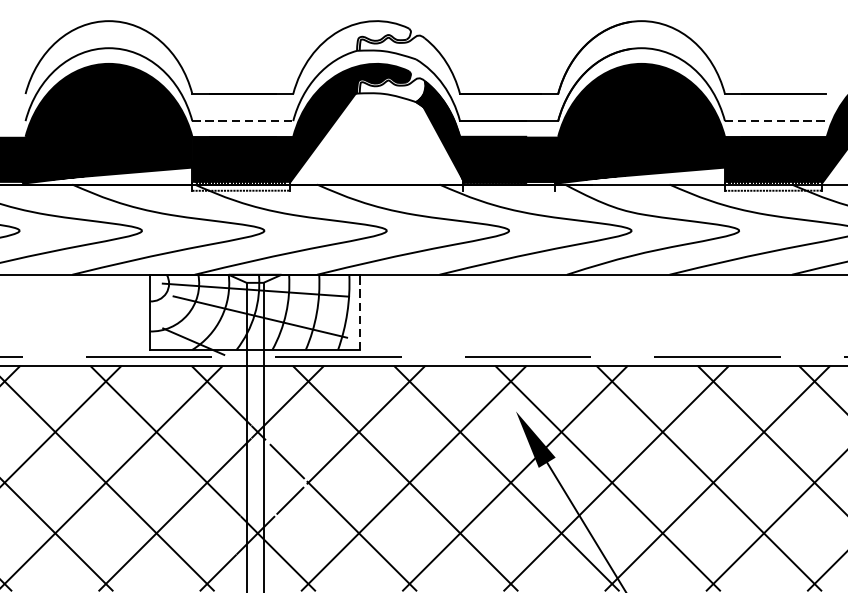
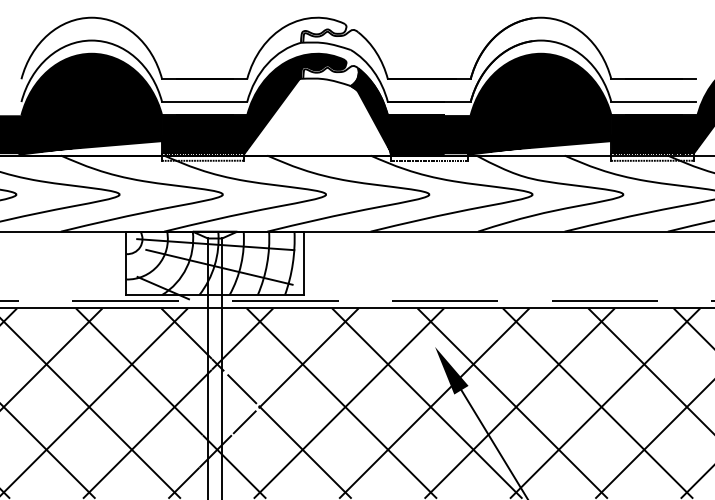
line: (242, 121) -> (204, 102), dashed -> solid
line: (774, 121) -> (653, 102), dashed -> solid
line: (508, 190) -> (428, 160), added
line: (359, 312) -> (303, 263), dashed -> solid

